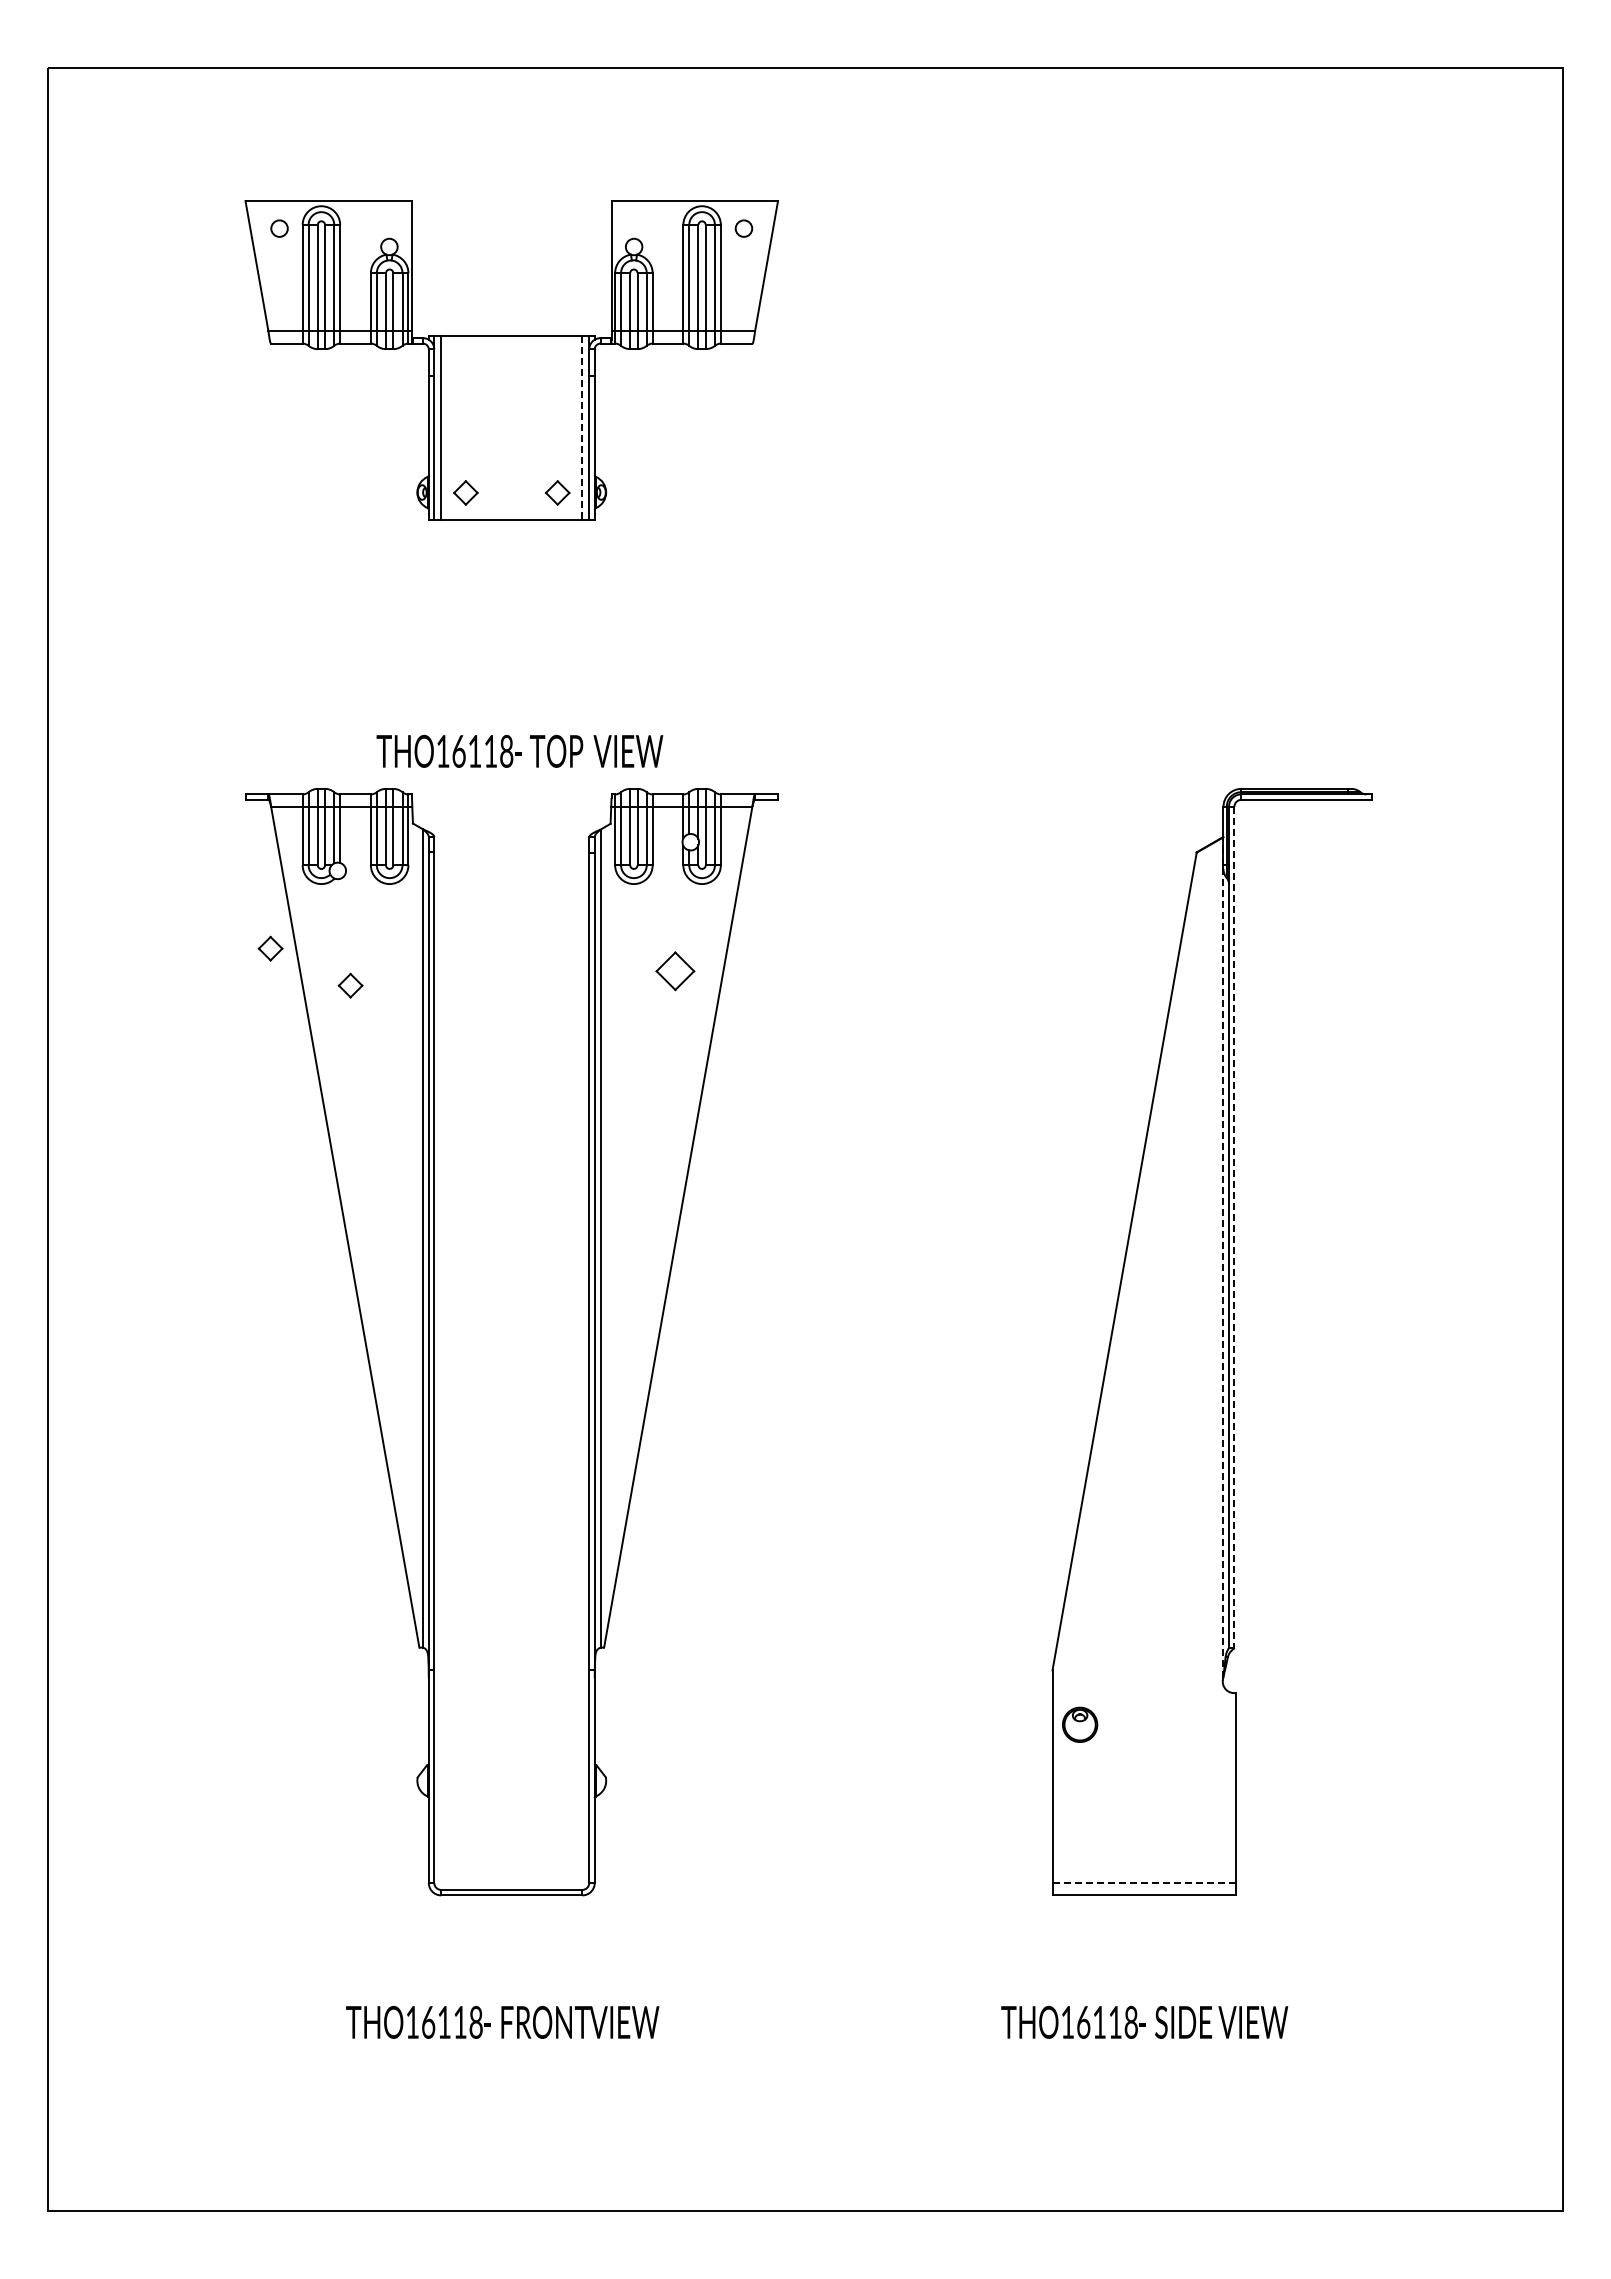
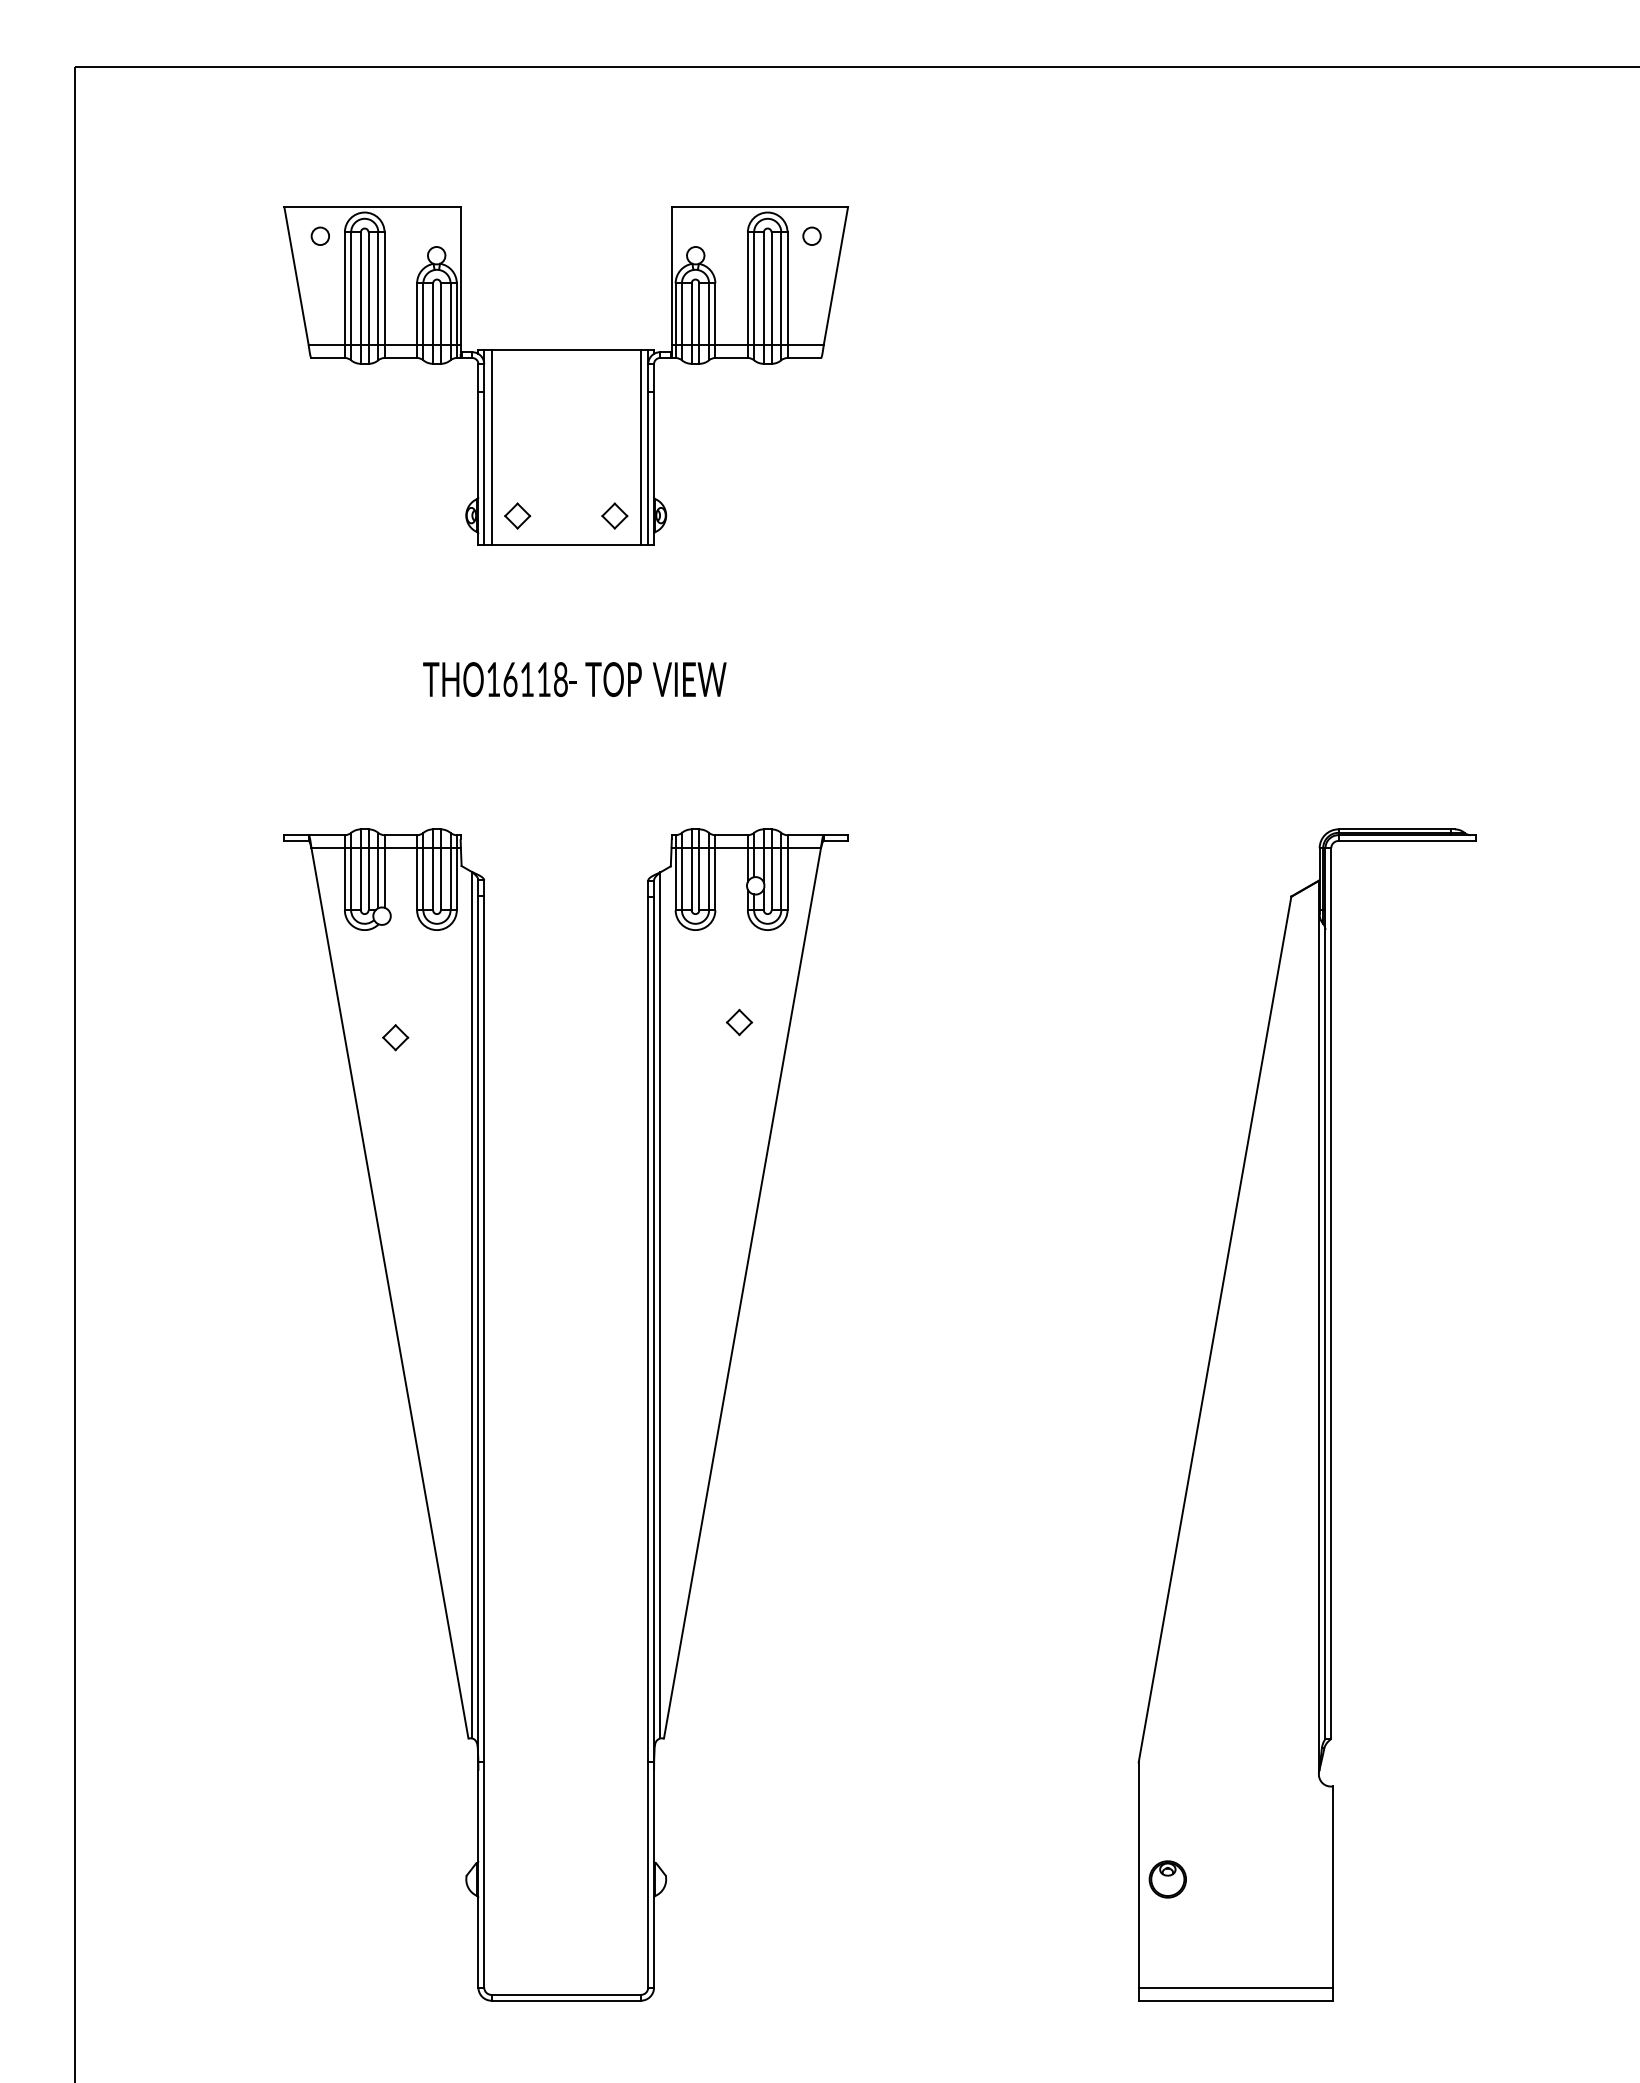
line: (582, 428) -> (641, 447), dashed -> solid
text: (519, 750) -> (574, 678), moved
part: (270, 948) -> (310, 998), removed
part: (675, 971) -> (739, 1022), size x0.62
line: (1234, 1227) -> (1331, 1293), dashed -> solid
line: (1223, 1257) -> (1319, 1325), dashed -> solid
part: (1080, 1724) -> (1168, 1879), moved
line: (1144, 1883) -> (1236, 1988), dashed -> solid

